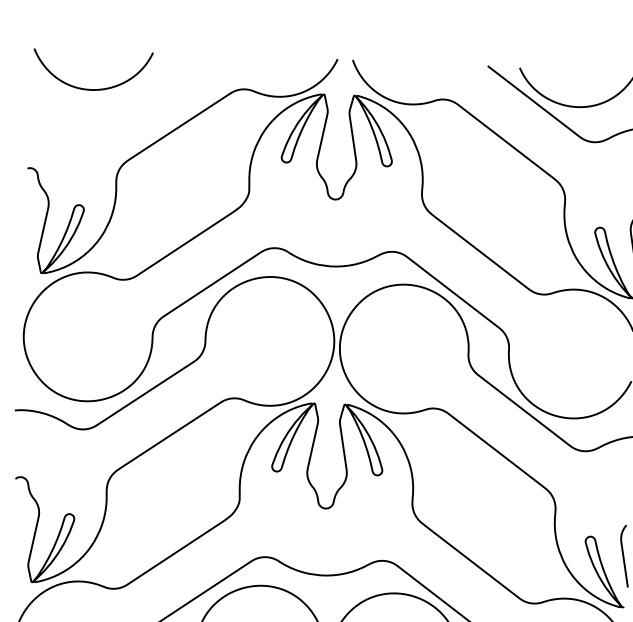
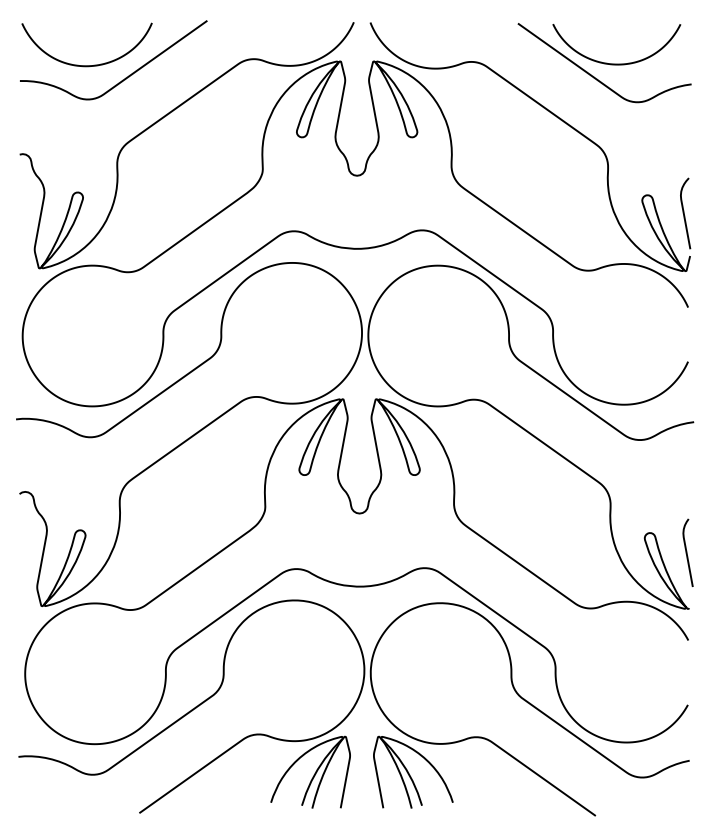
curve: (126, 101) -> (125, 77), added

